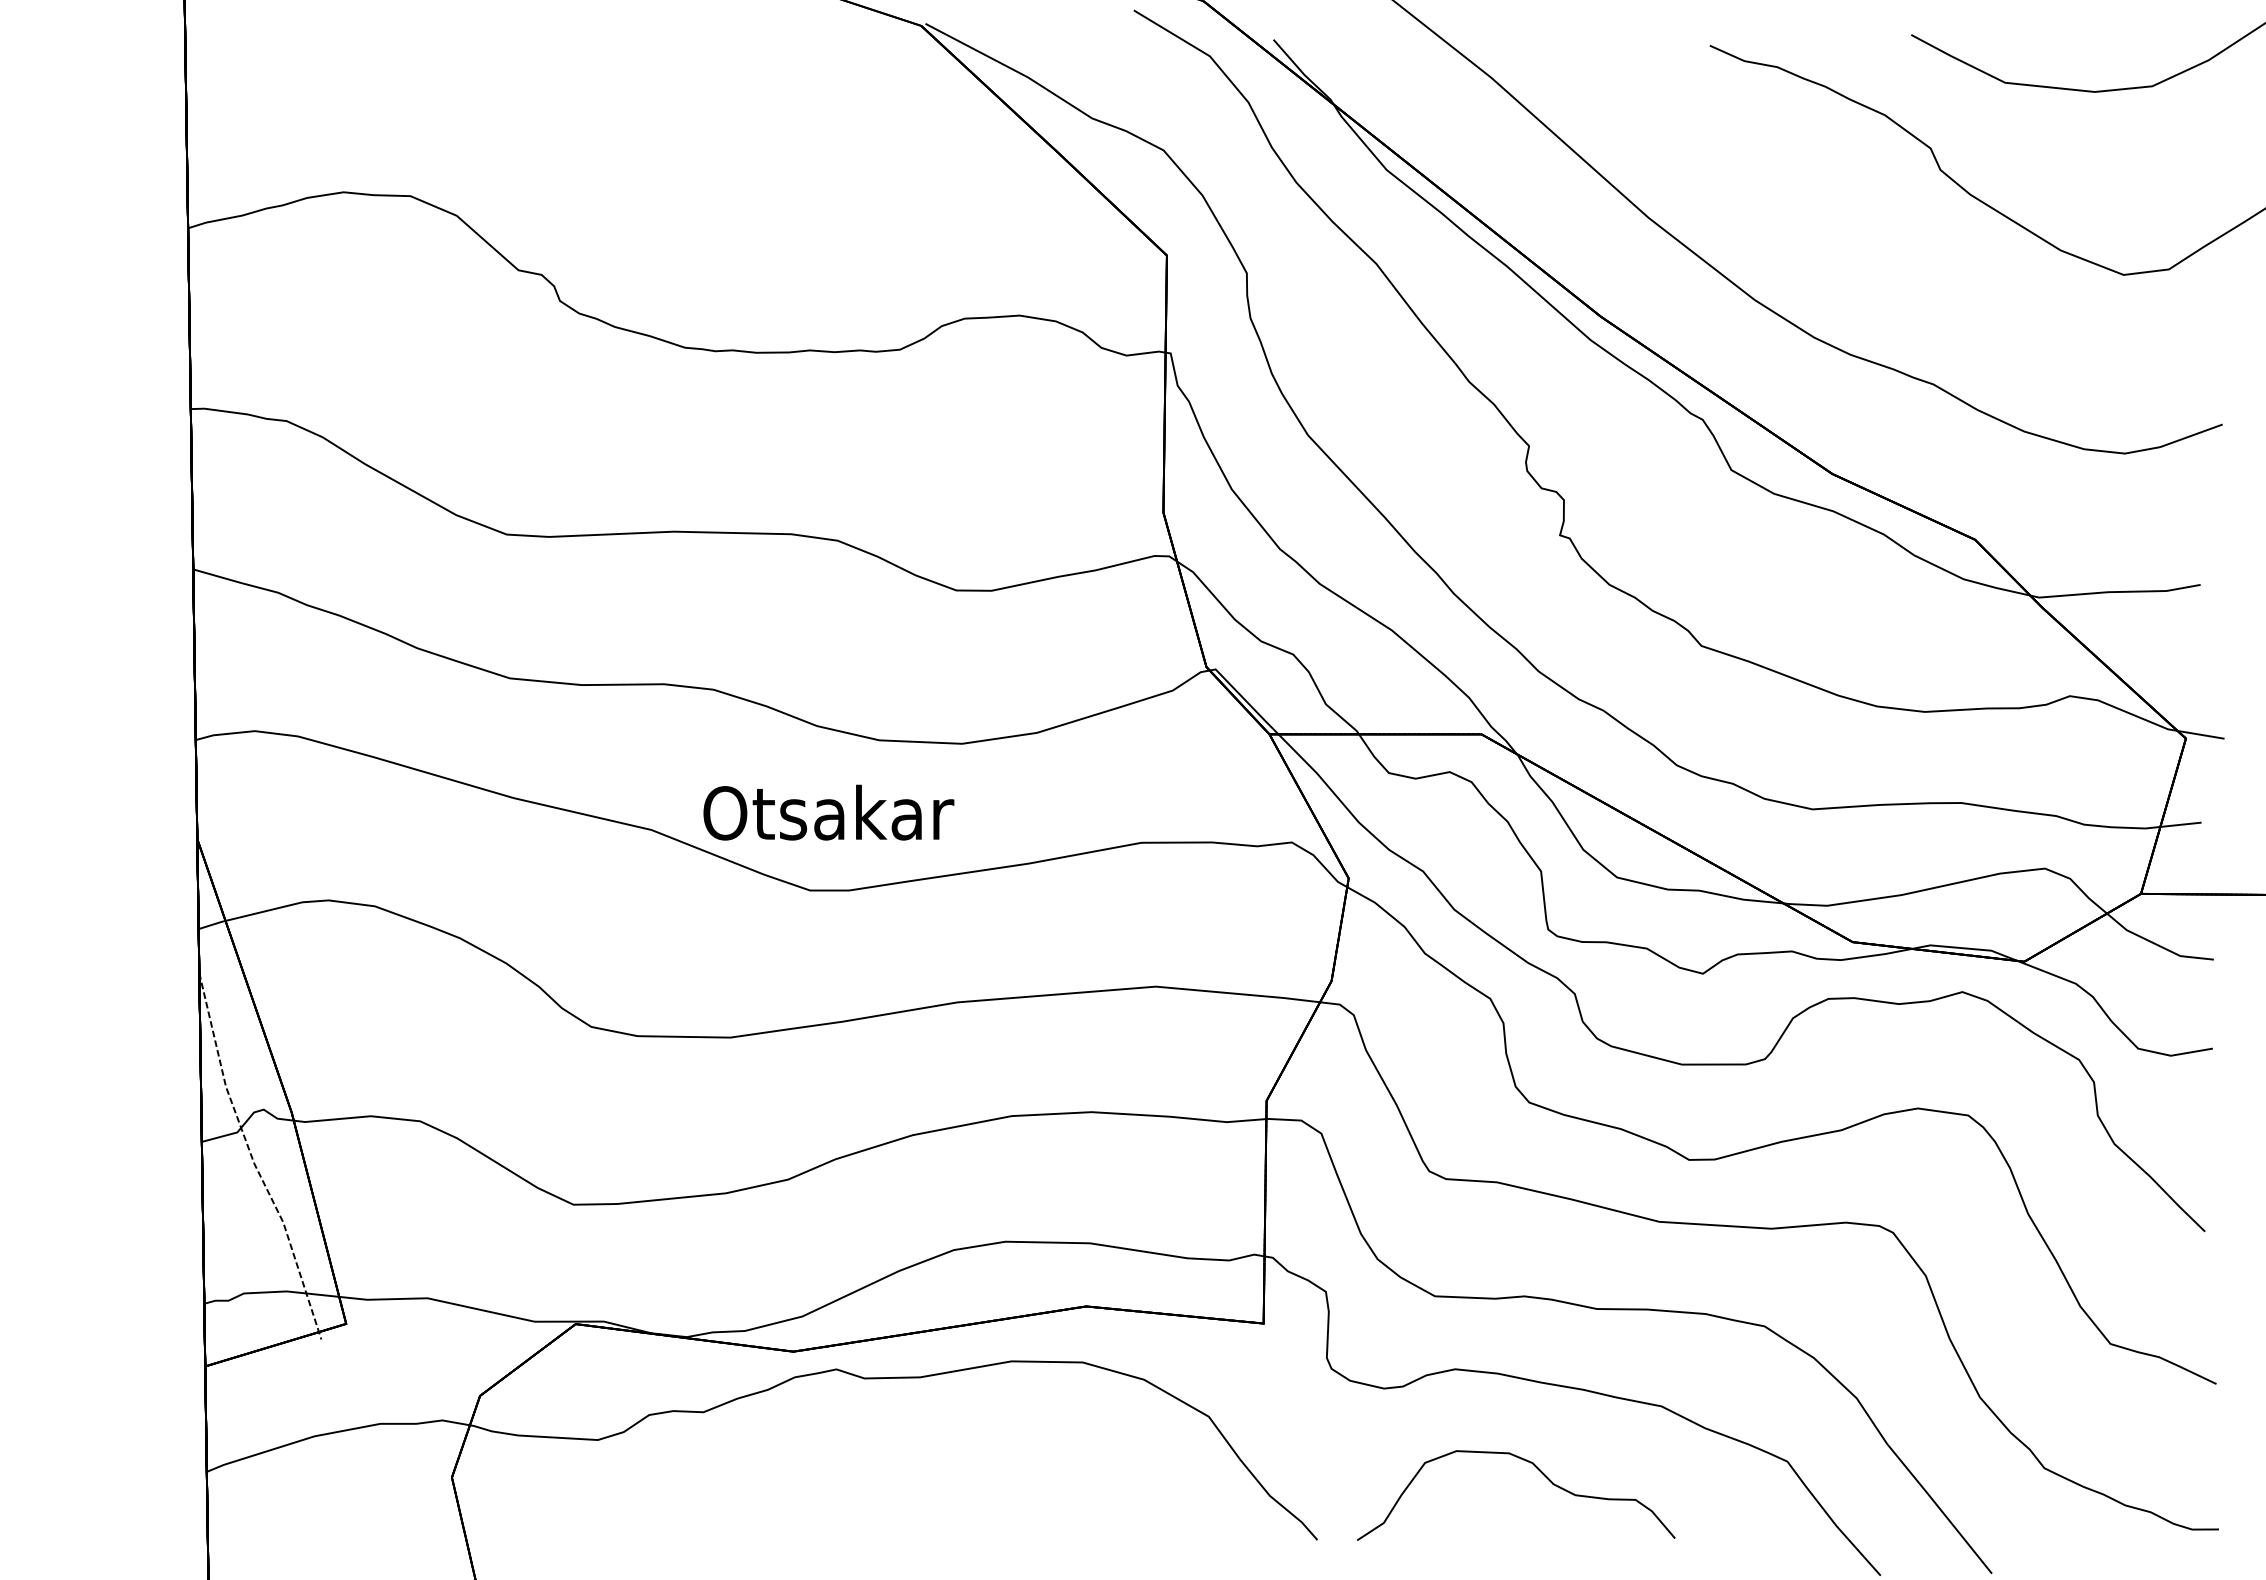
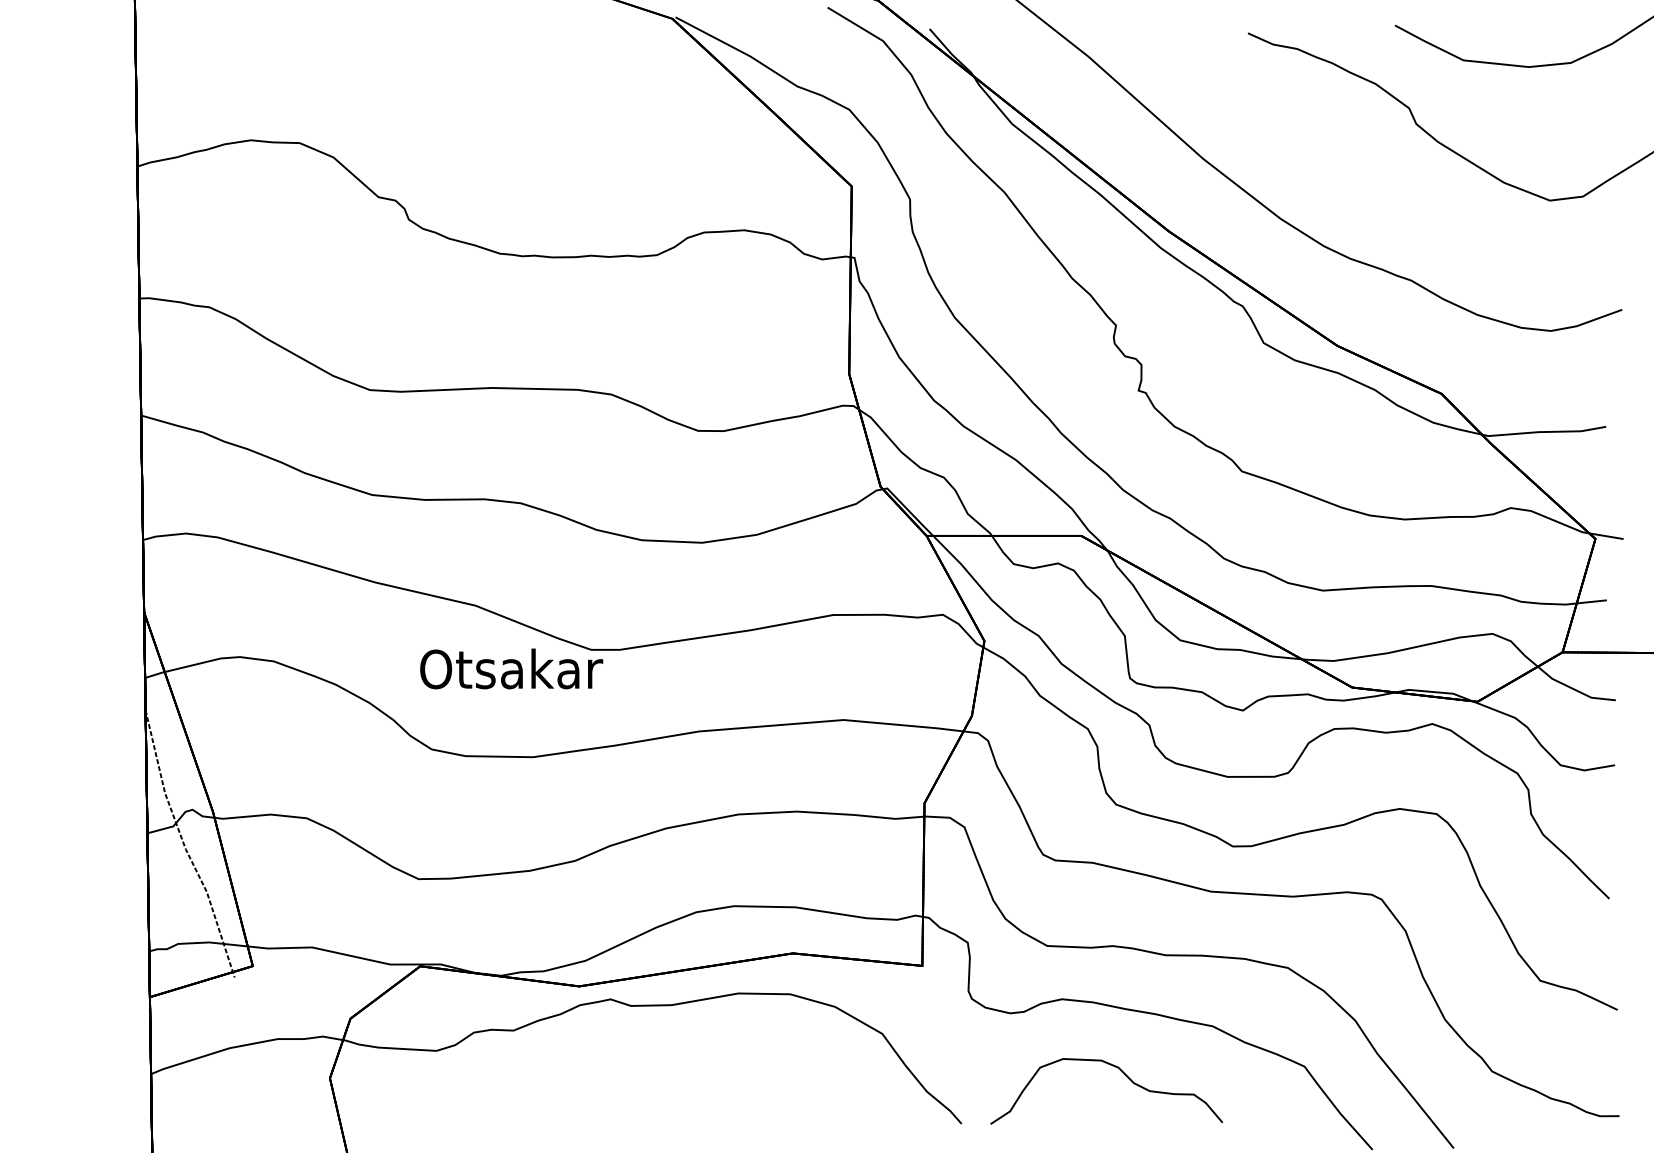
text: (828, 812) -> (511, 668), moved

